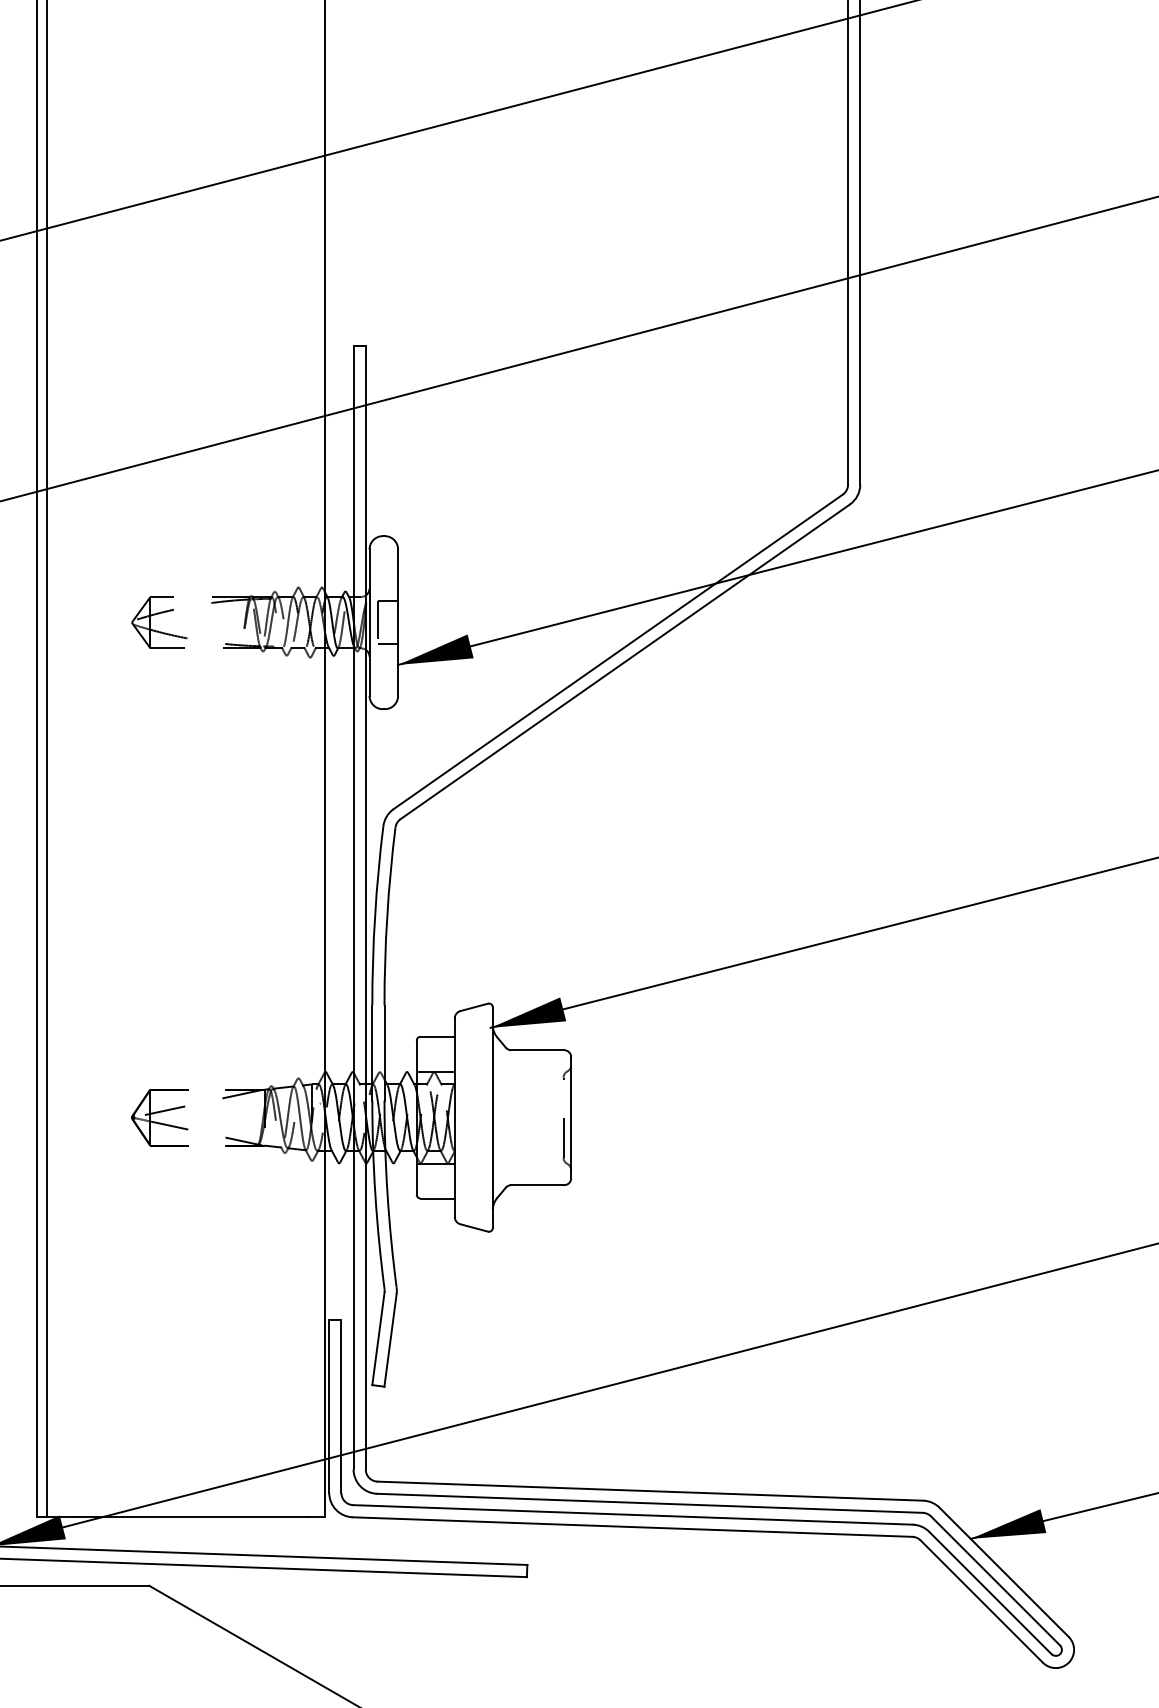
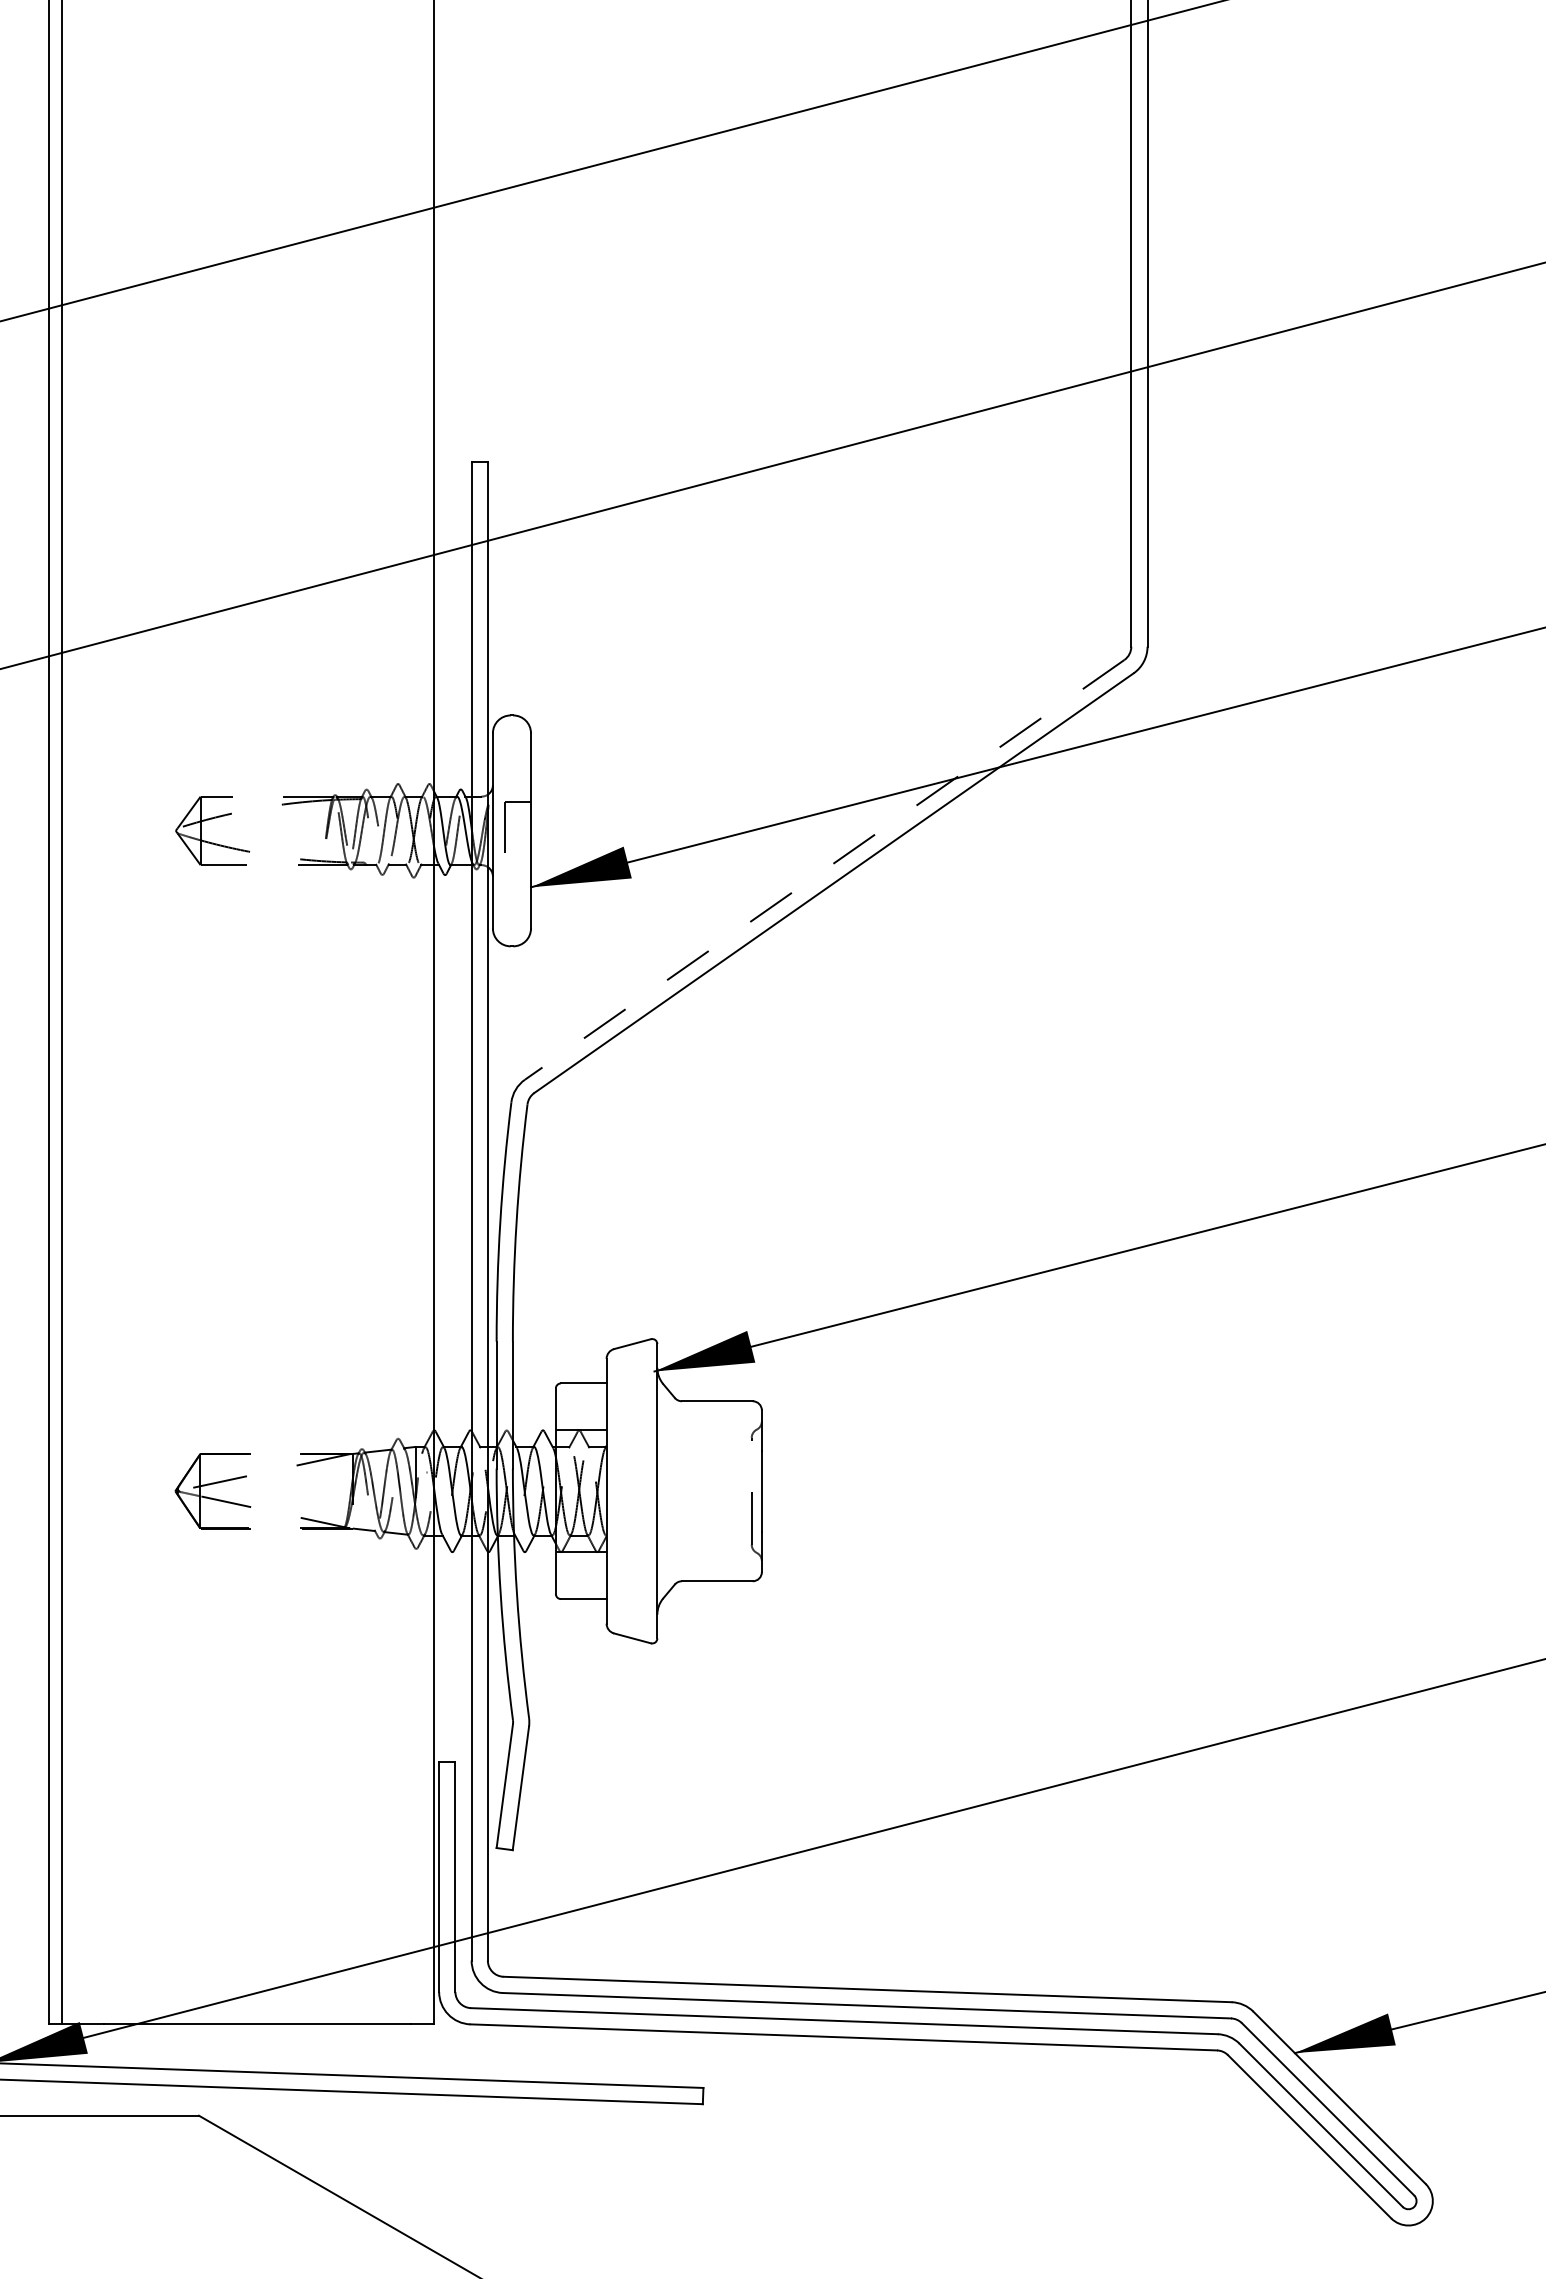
line: (387, 644) -> (517, 859), removed
line: (618, 651) -> (824, 869), solid -> dashed

